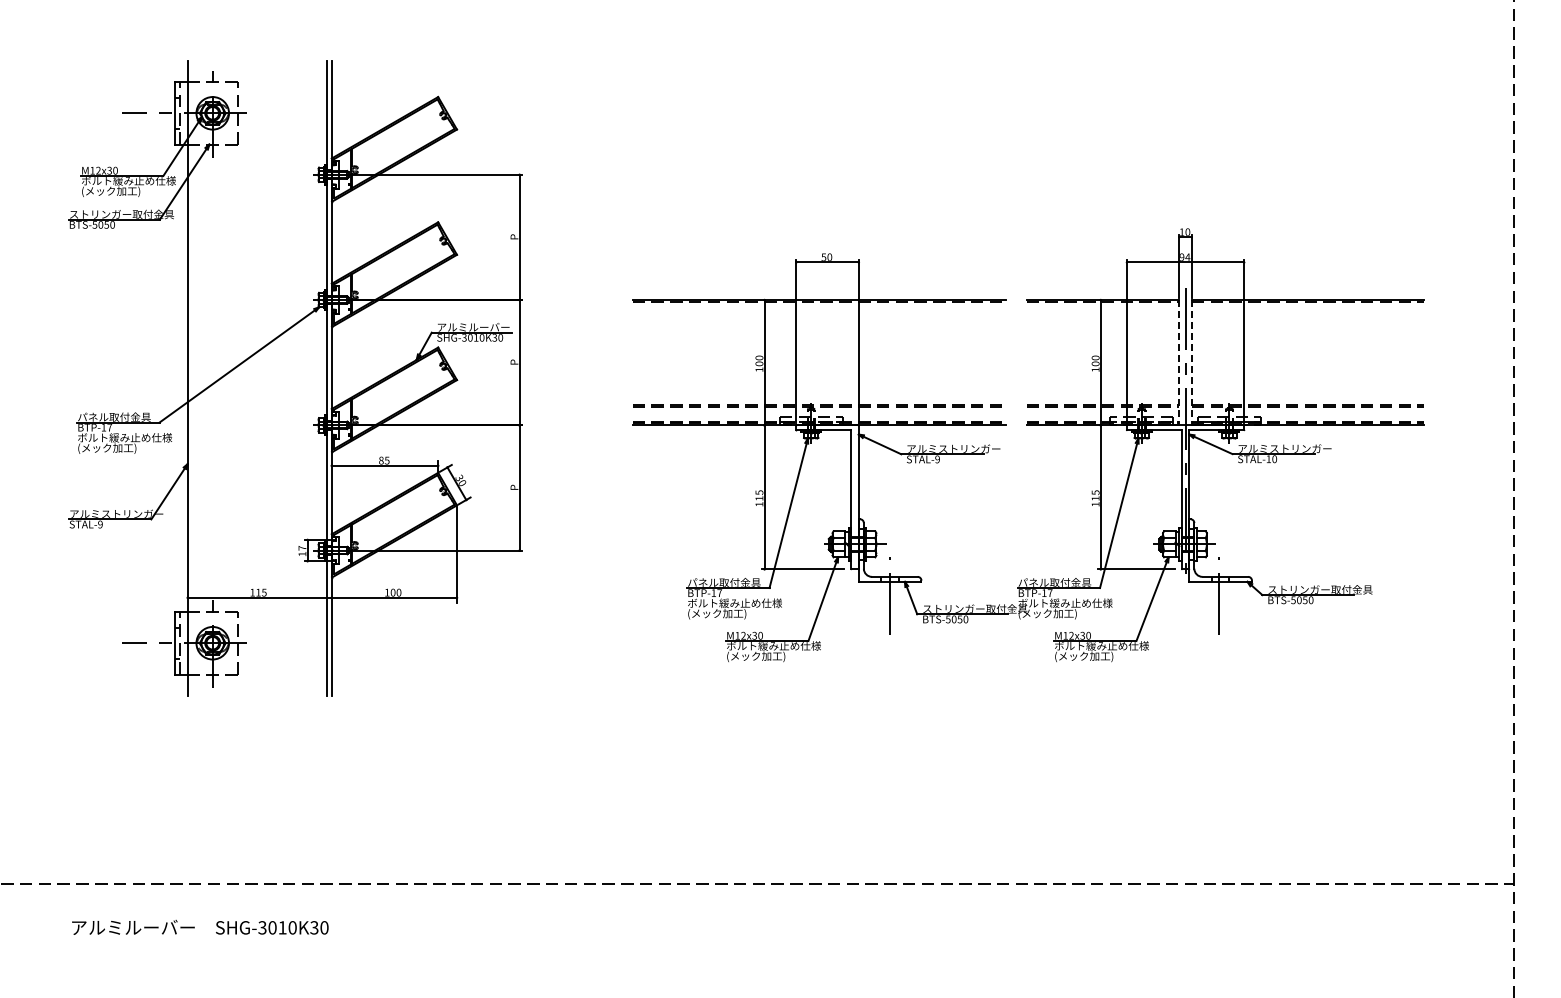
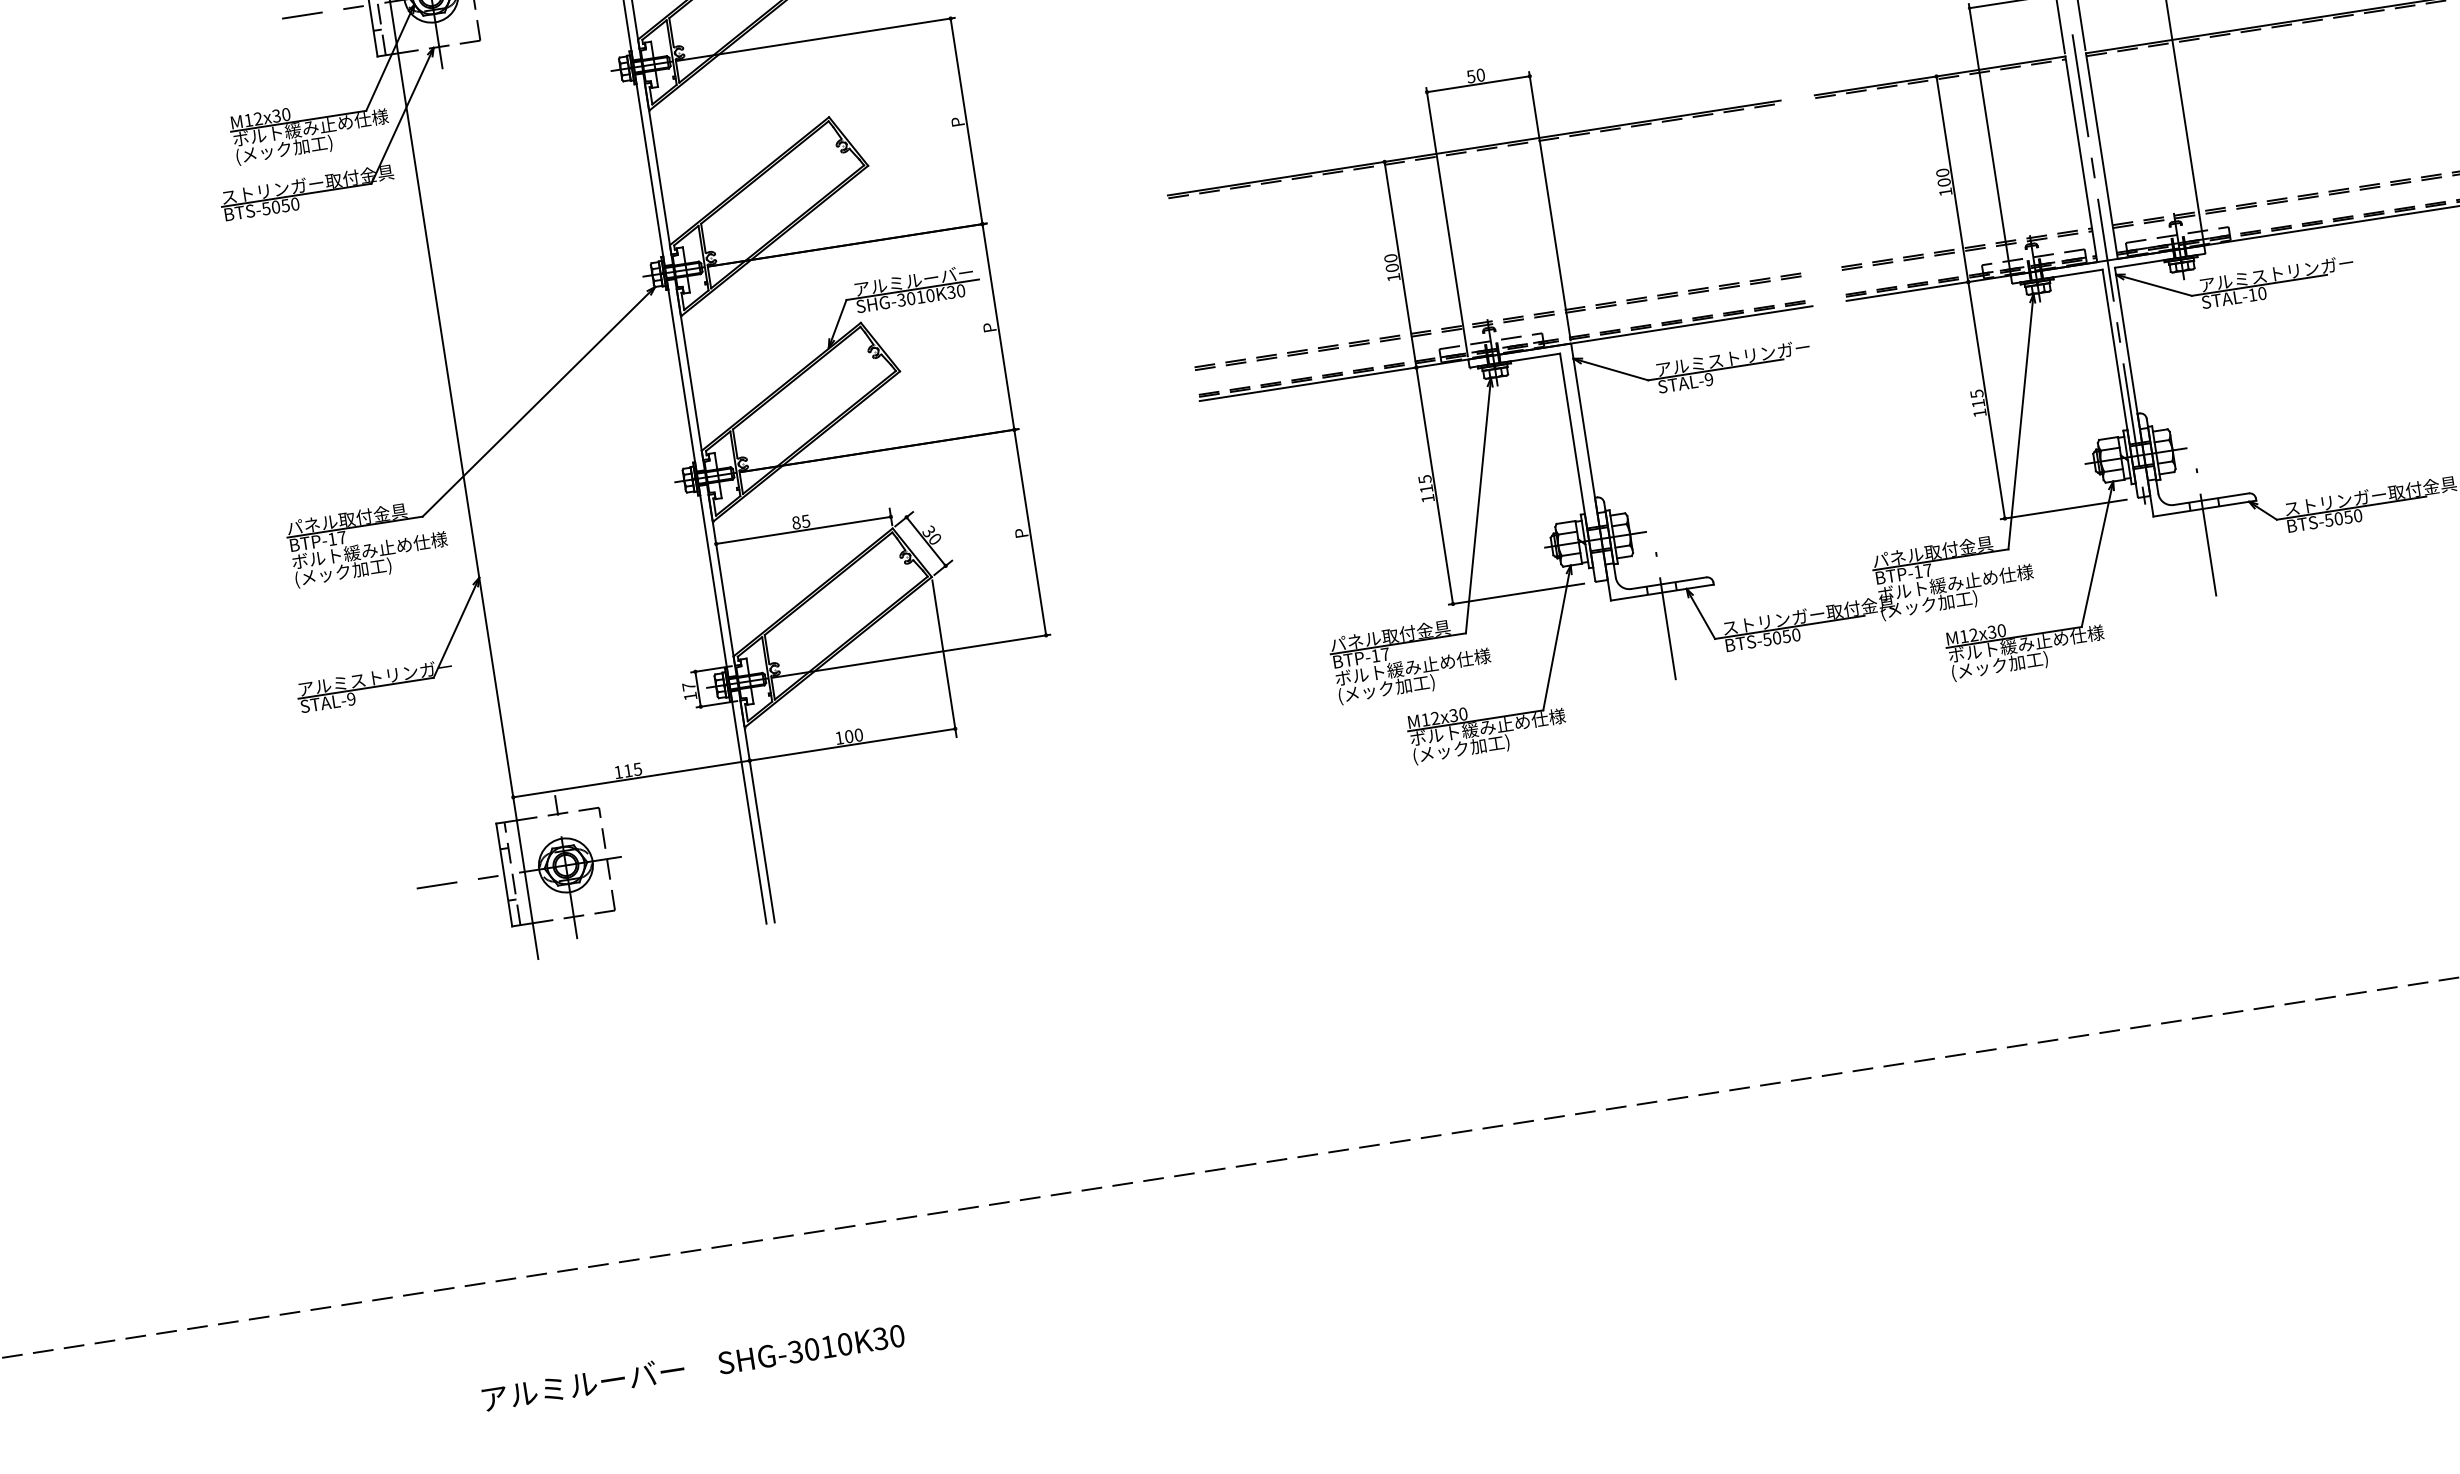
line: (1179, 362) -> (2081, 158), dashed -> solid
line: (1191, 362) -> (2101, 155), dashed -> solid
text: (200, 926) -> (693, 1365), moved

